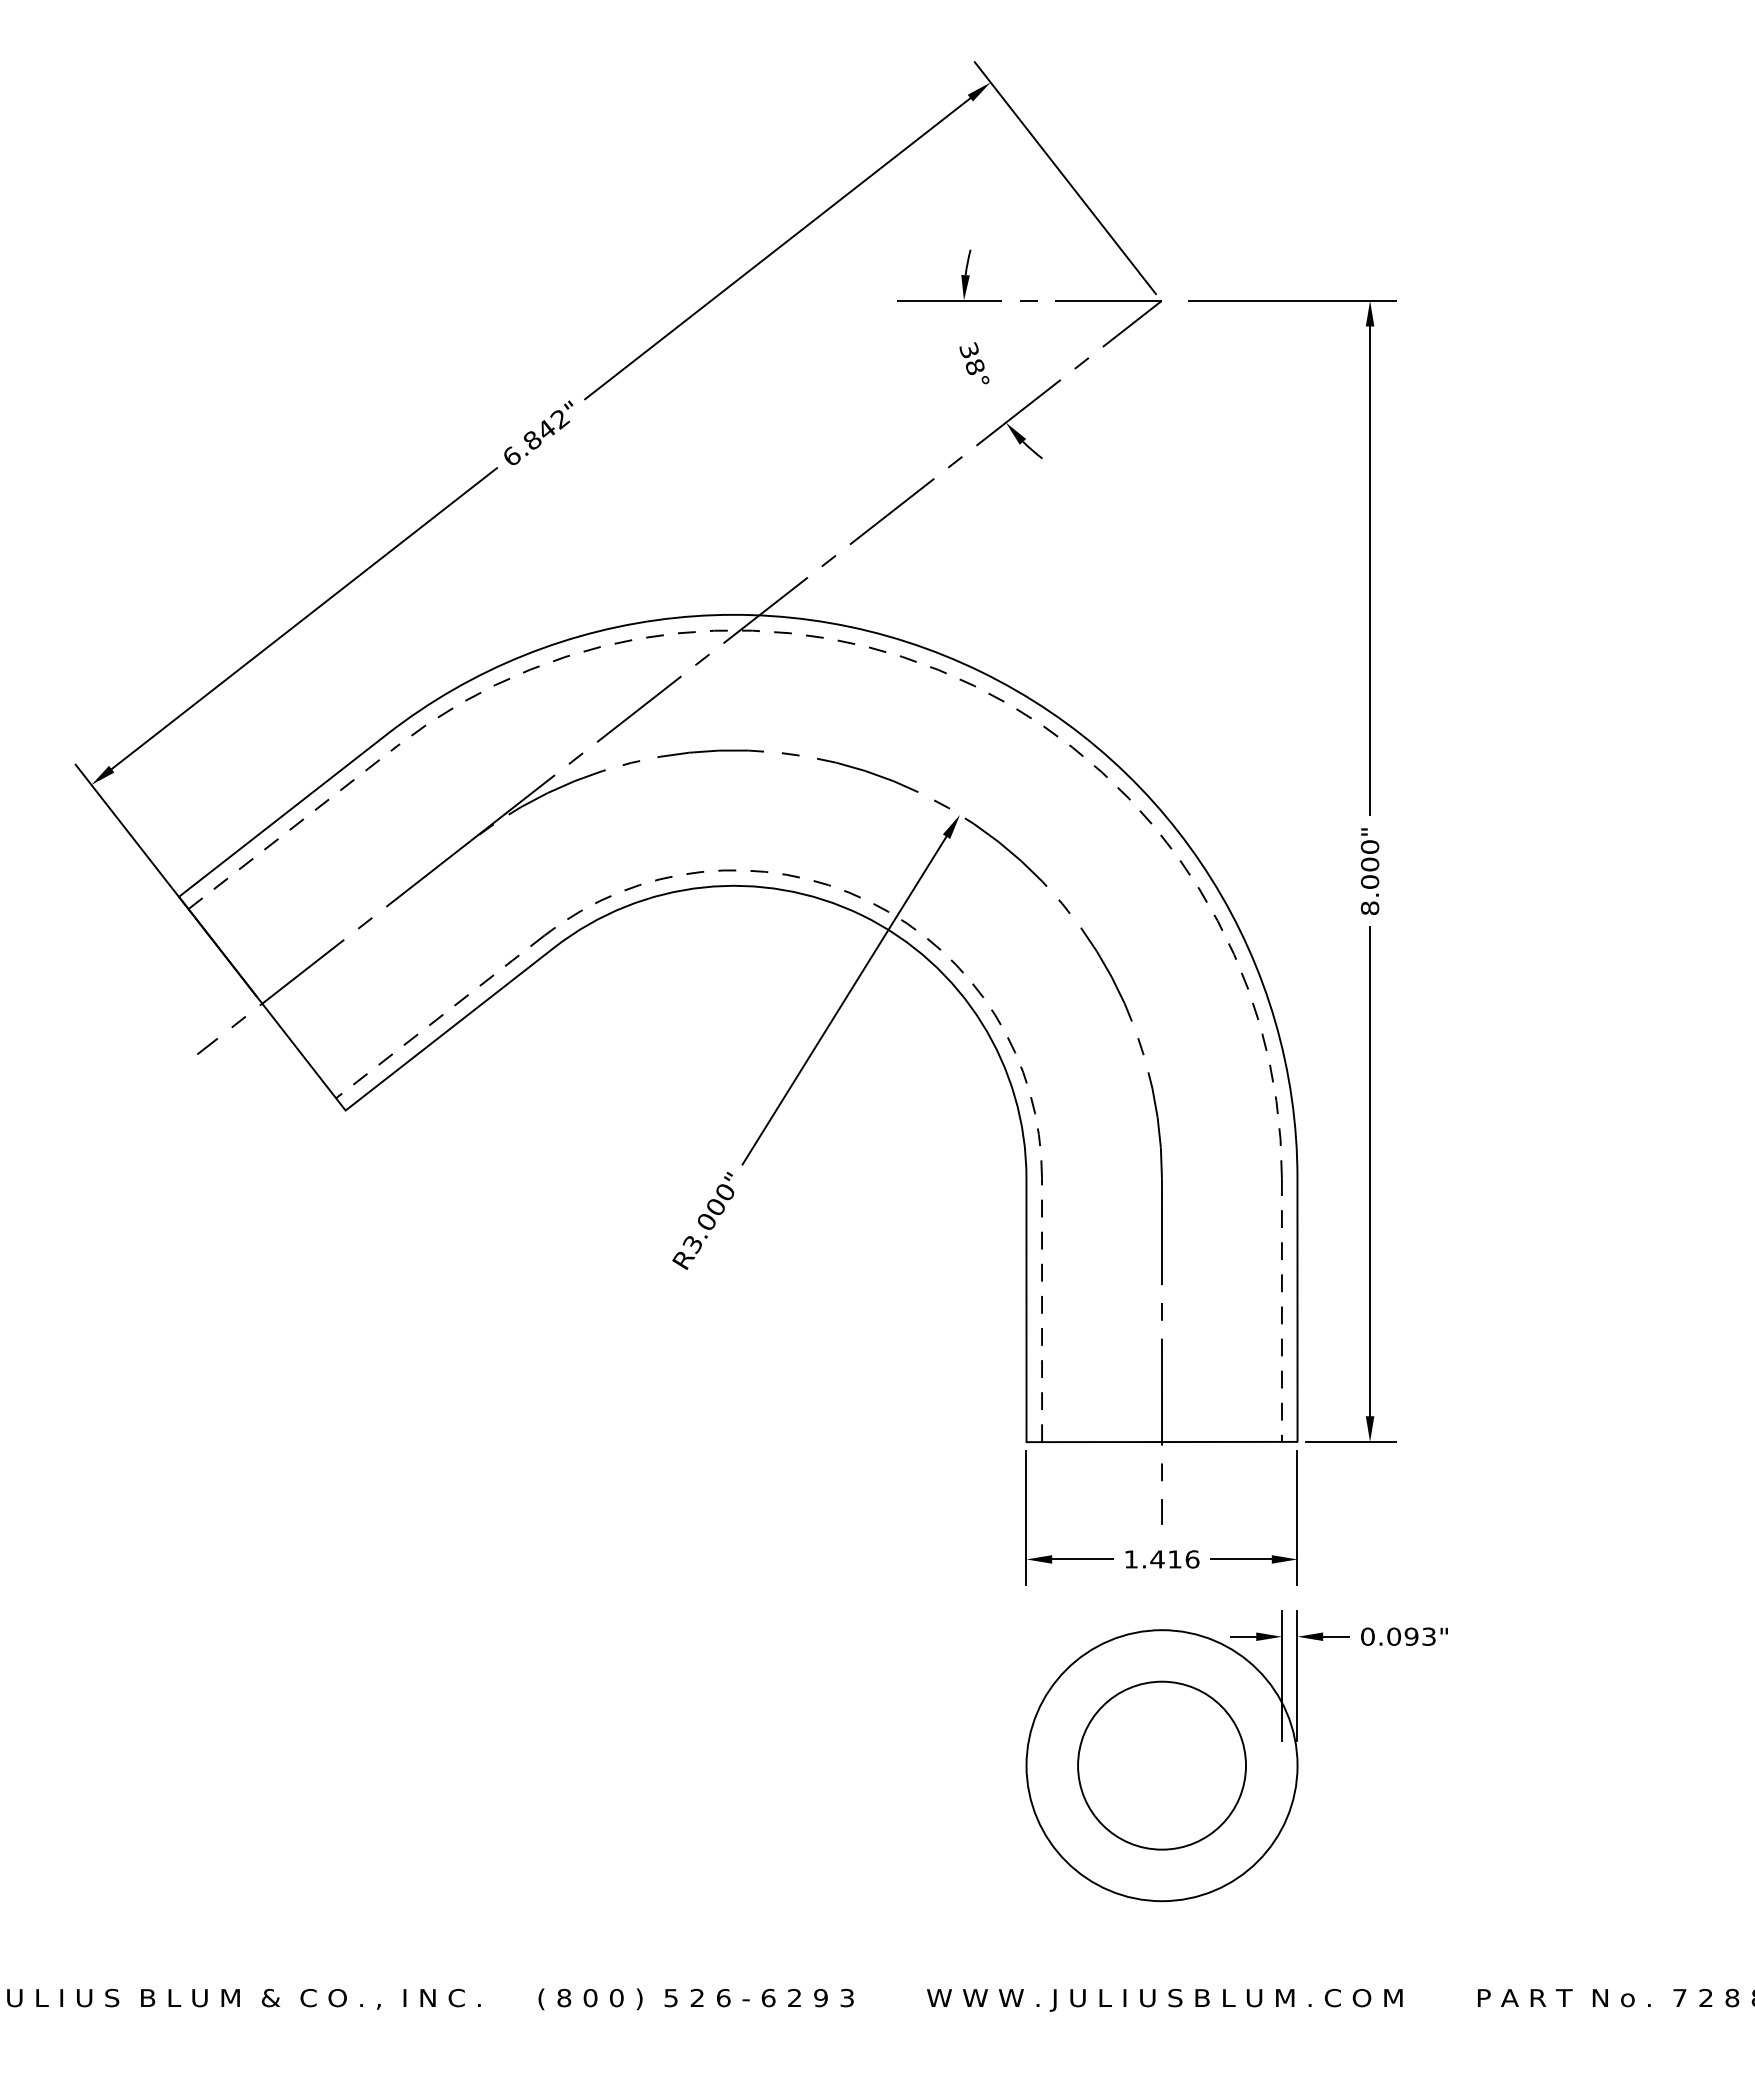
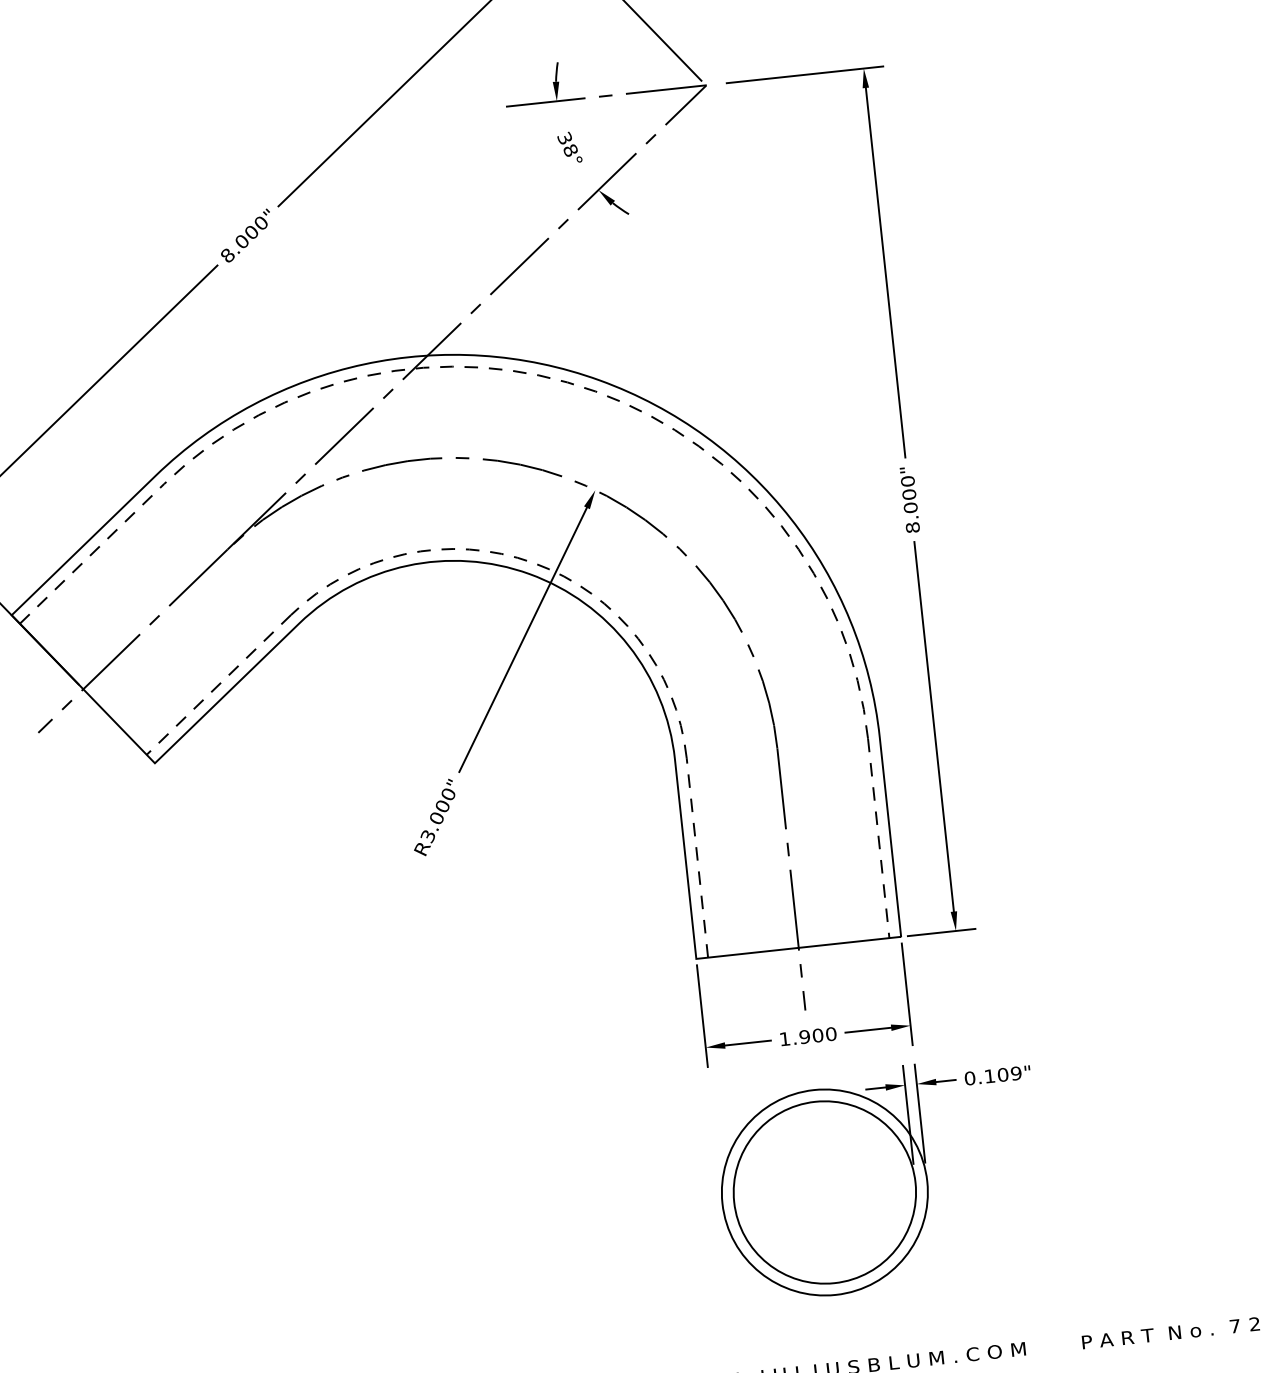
text: (536, 437) -> (244, 239), 6.842" -> 8.000"
text: (1174, 1559) -> (817, 1035), 1.416 -> 1.900
text: (1411, 1636) -> (1002, 1074), 0.093" -> 0.109"
circle: (1161, 1765) -> (824, 1192), size x1.43

